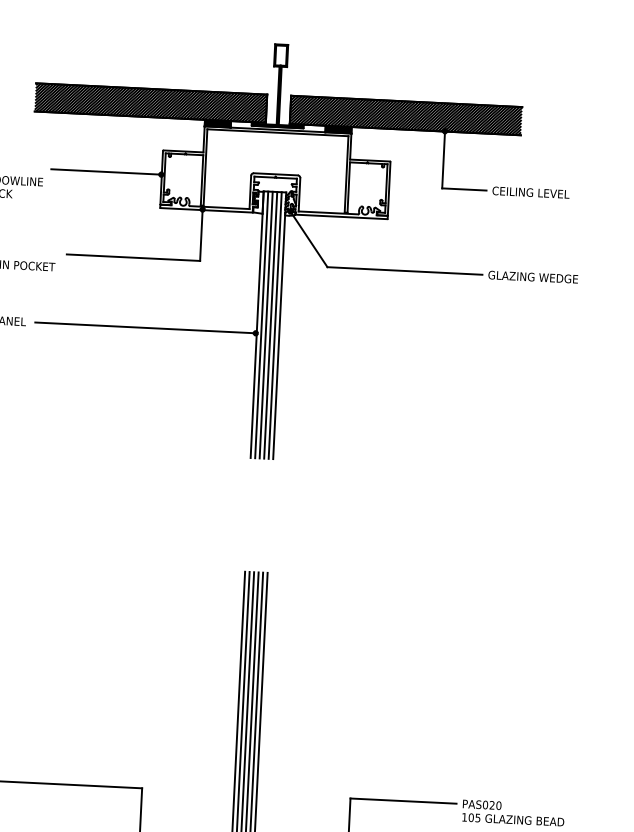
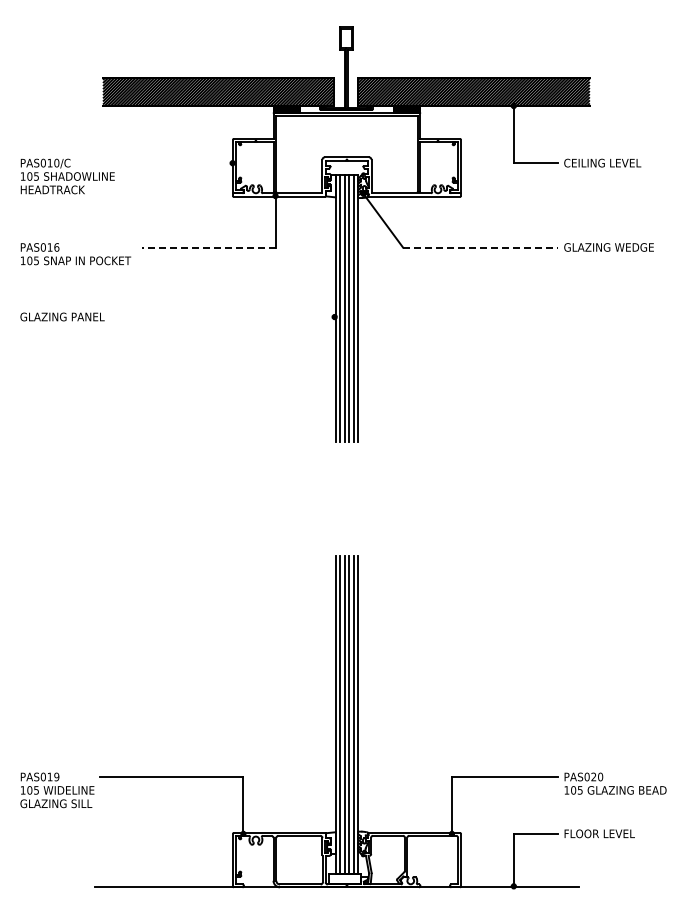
line: (106, 172) -> (177, 163), removed
line: (133, 257) -> (208, 247), solid -> dashed
line: (404, 270) -> (480, 247), solid -> dashed
line: (144, 328) -> (223, 317), removed

